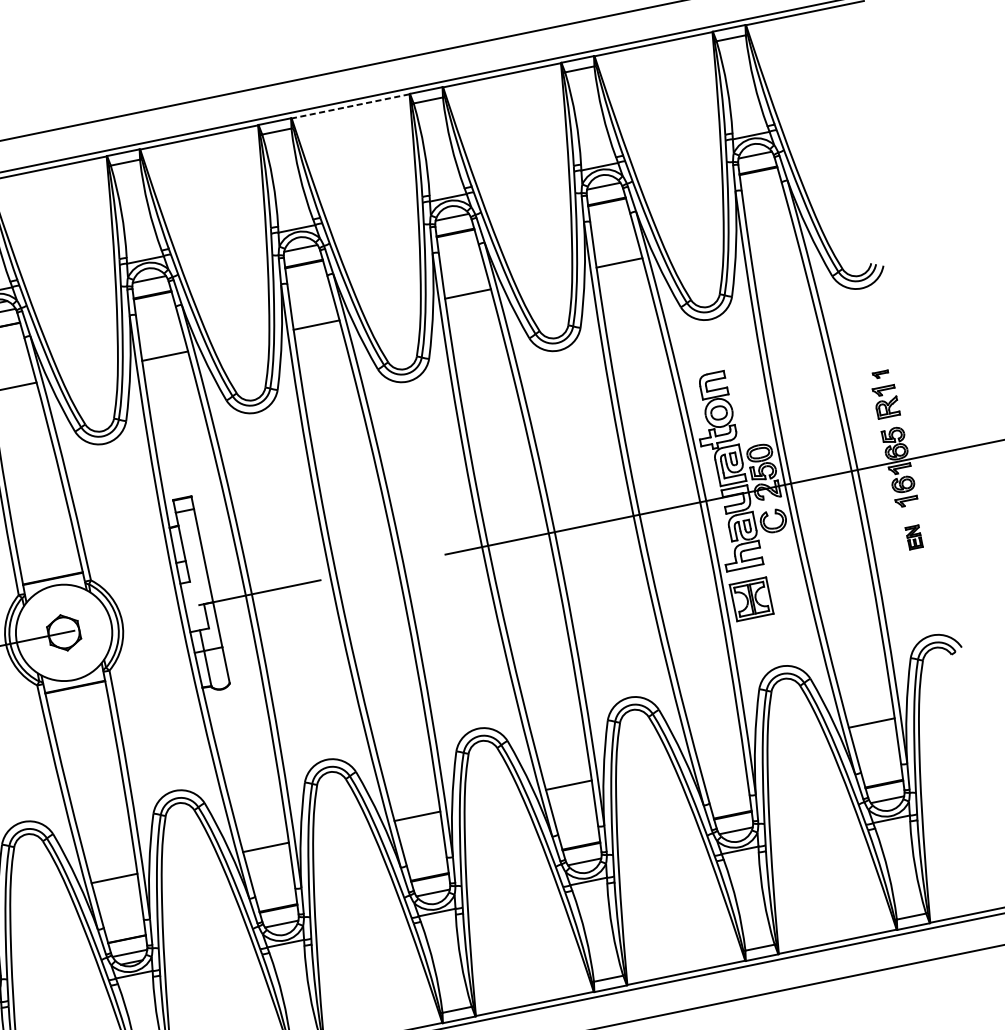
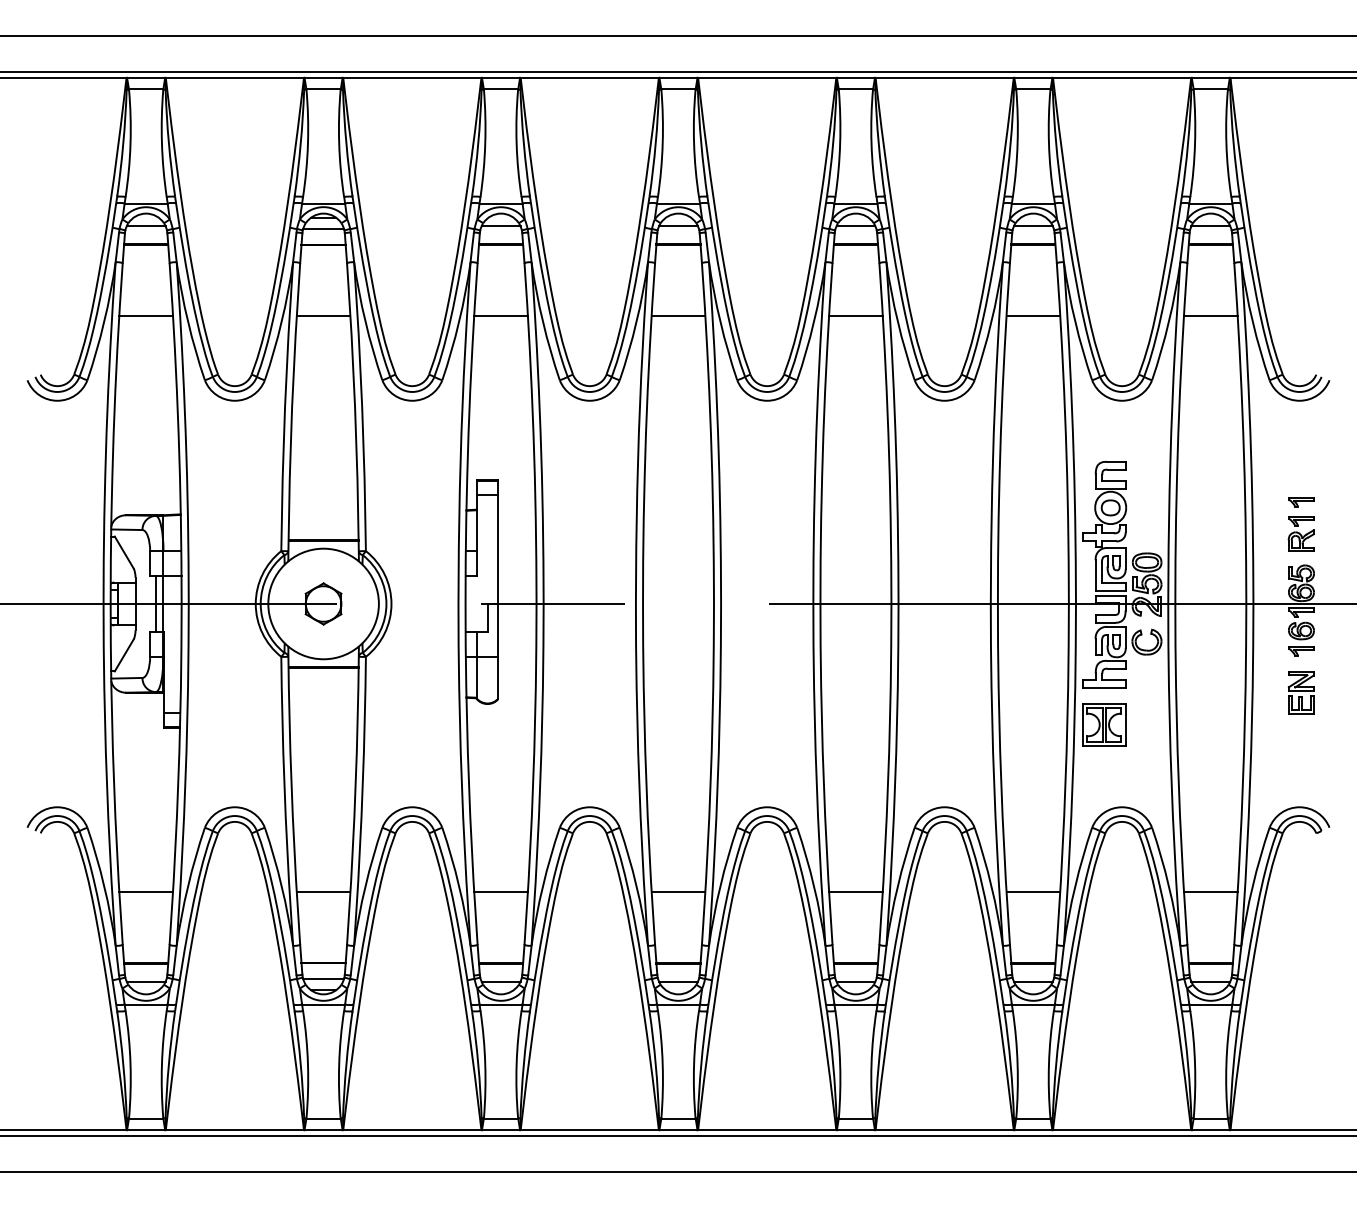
line: (350, 106) -> (766, 78), dashed -> solid
line: (770, 232) -> (1210, 316), added
part: (880, 374) -> (1301, 502), size x1.43
part: (914, 537) -> (1301, 692), size x1.67
line: (720, 753) -> (1033, 891), added

